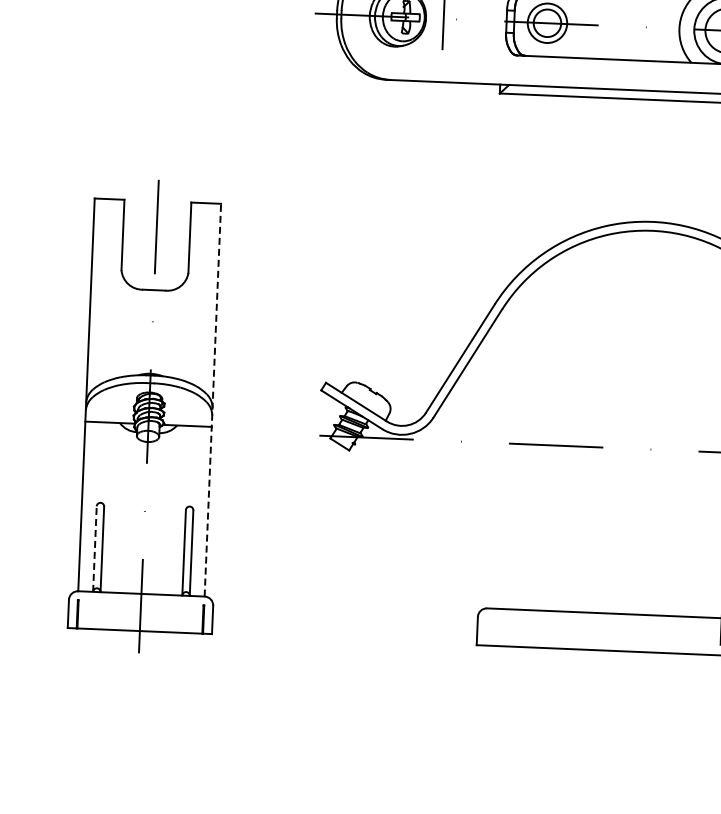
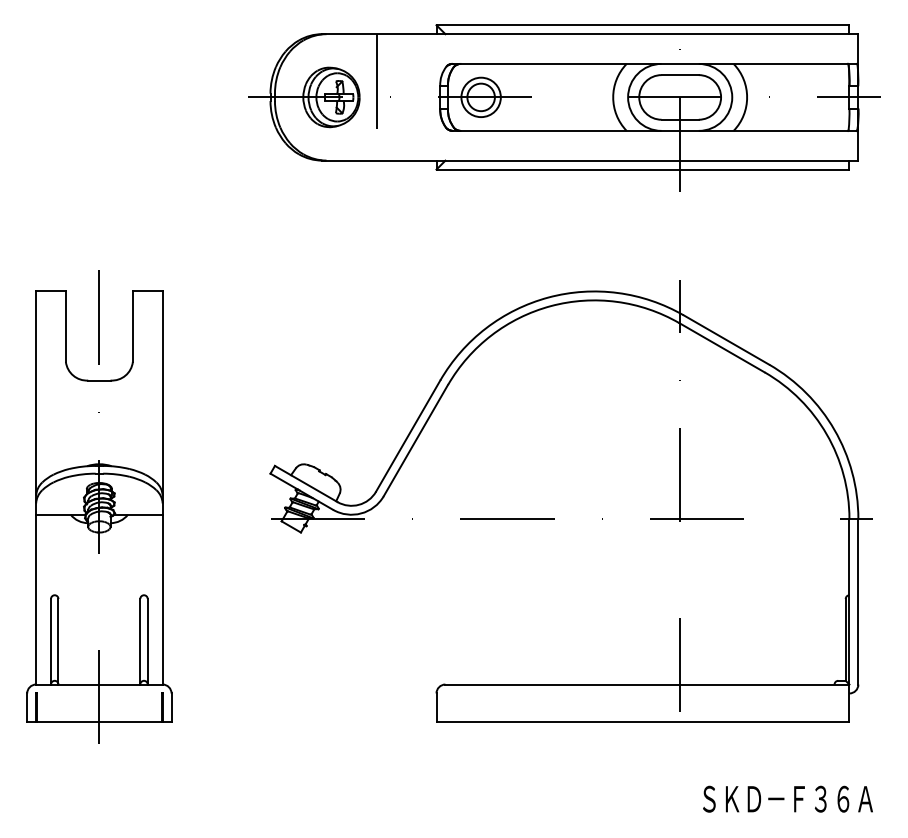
line: (212, 400) -> (162, 488), dashed -> solid
line: (95, 548) -> (51, 641), dashed -> solid

